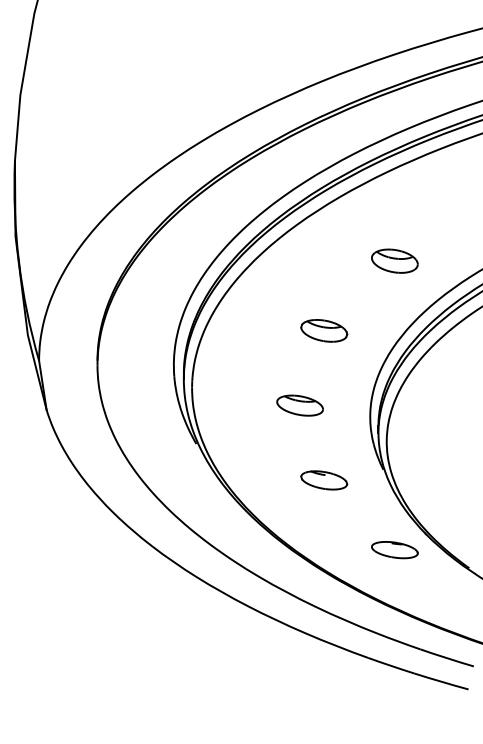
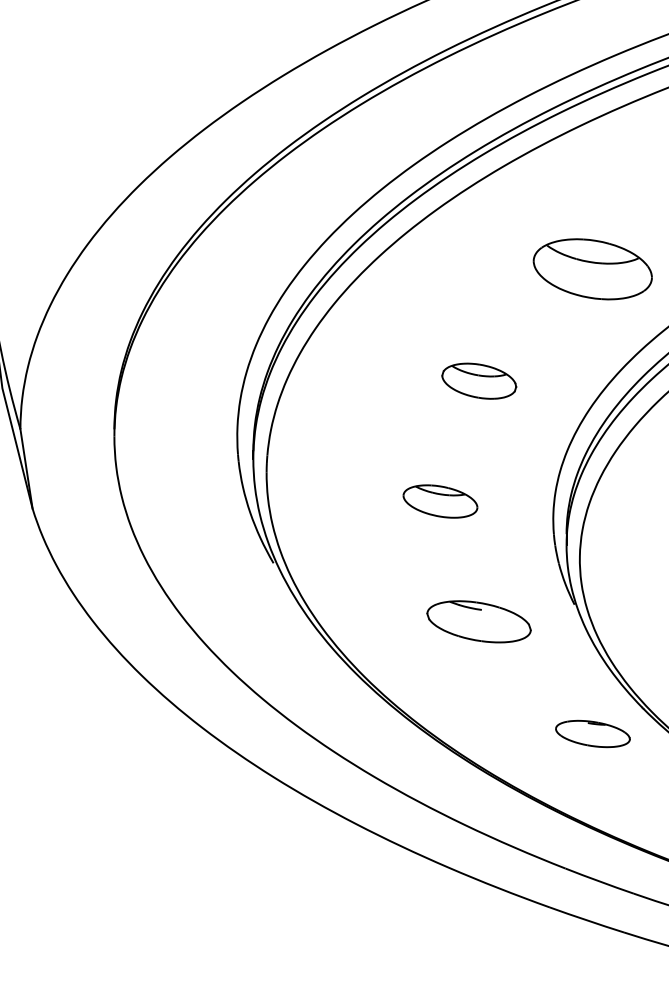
part: (394, 260) -> (592, 267), size x1.6
part: (324, 480) -> (479, 621), size x1.4

